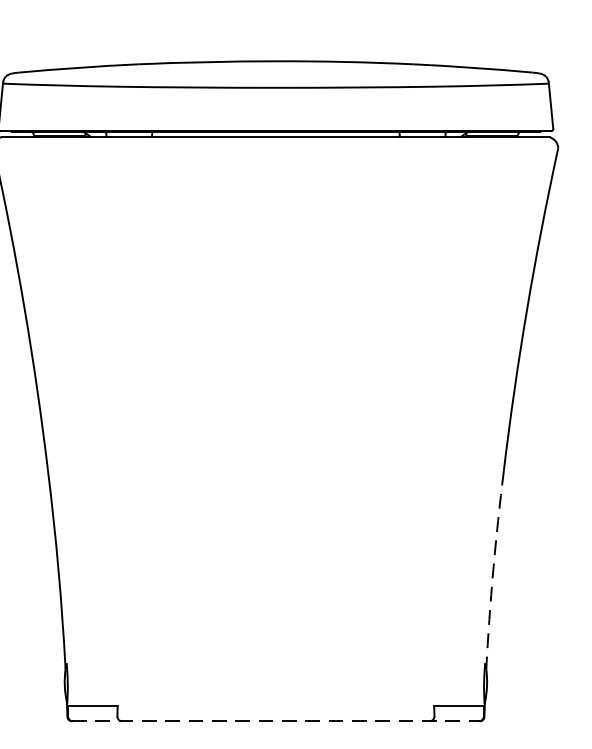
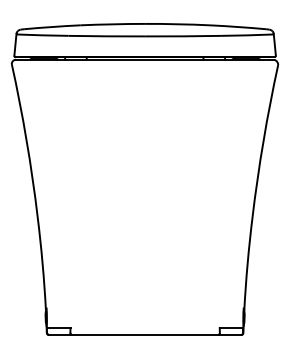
arc: (493, 569) -> (247, 263), dashed -> solid
line: (276, 722) -> (145, 335), dashed -> solid

